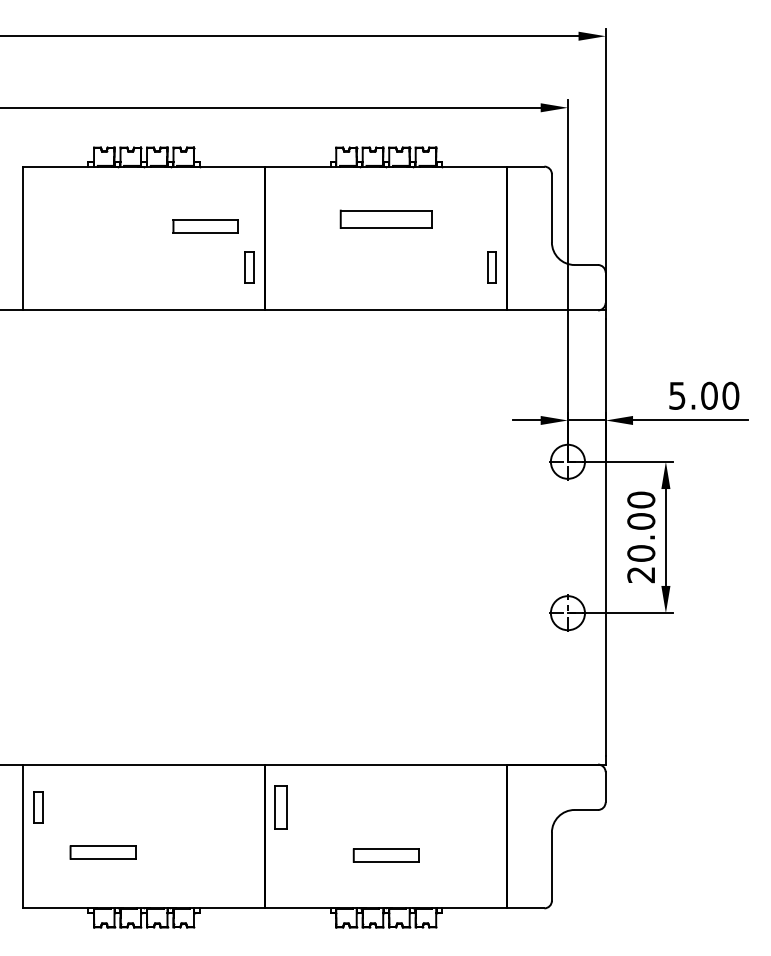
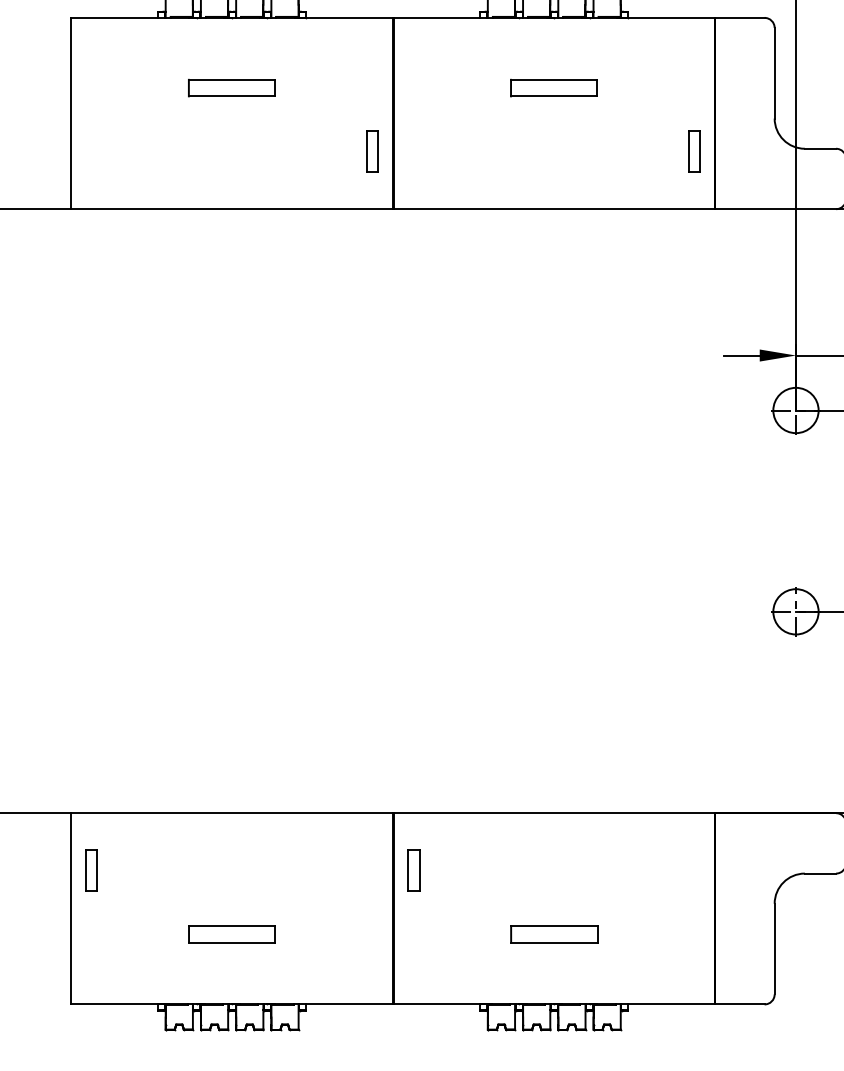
part: (385, 219) -> (553, 88), size x0.71
part: (205, 226) -> (231, 88), moved
part: (280, 807) -> (413, 870), size x0.71
part: (102, 852) -> (231, 934), moved

